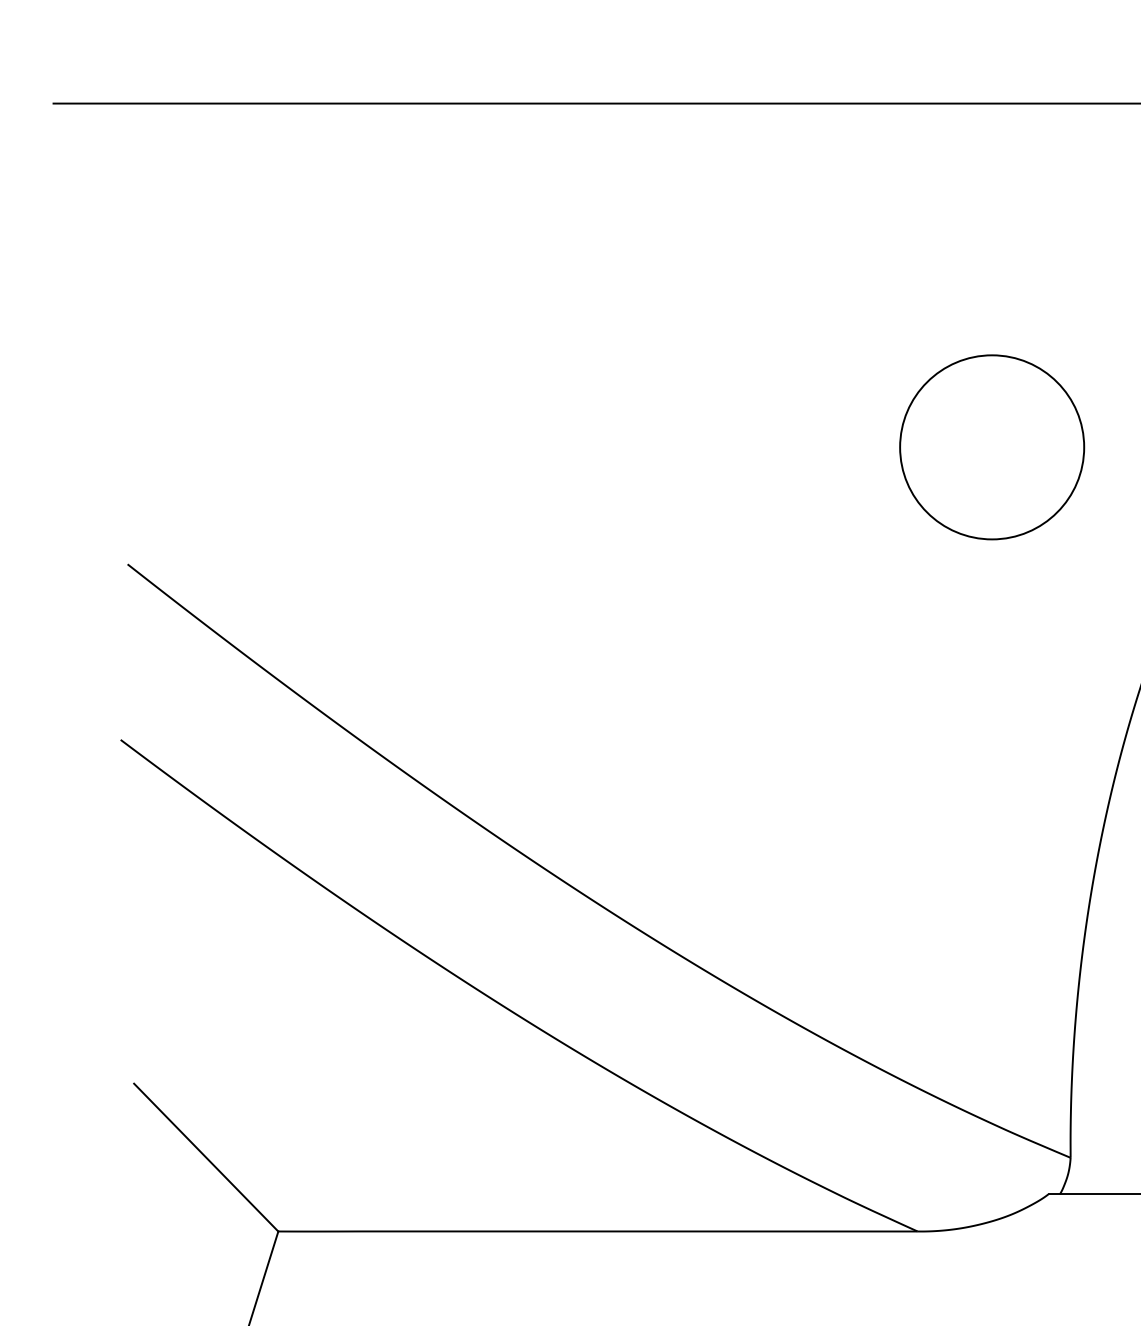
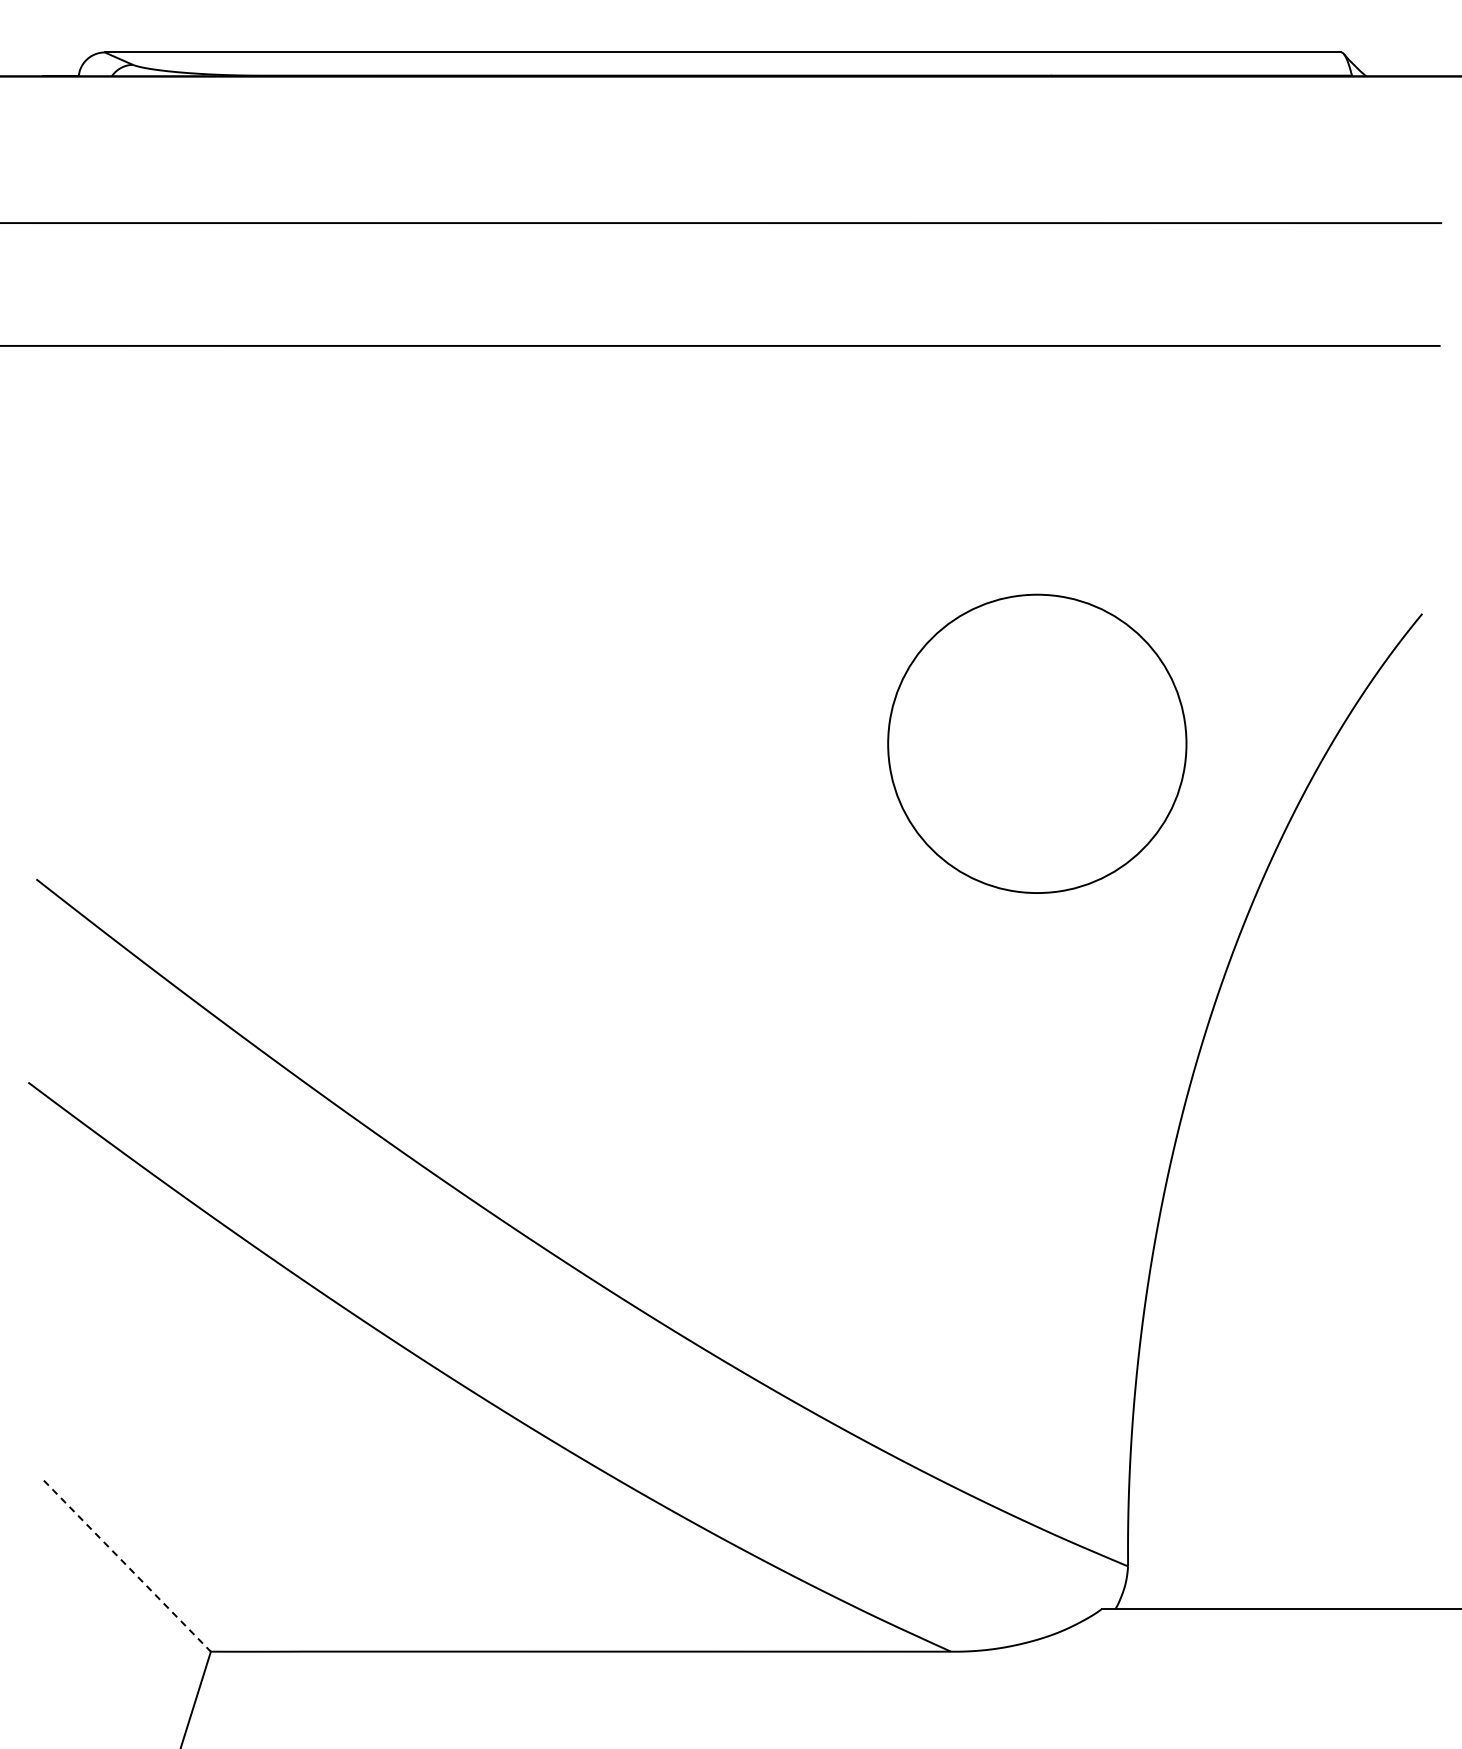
circle: (991, 447) -> (1036, 743), size x1.4
line: (206, 1157) -> (127, 1566), solid -> dashed

